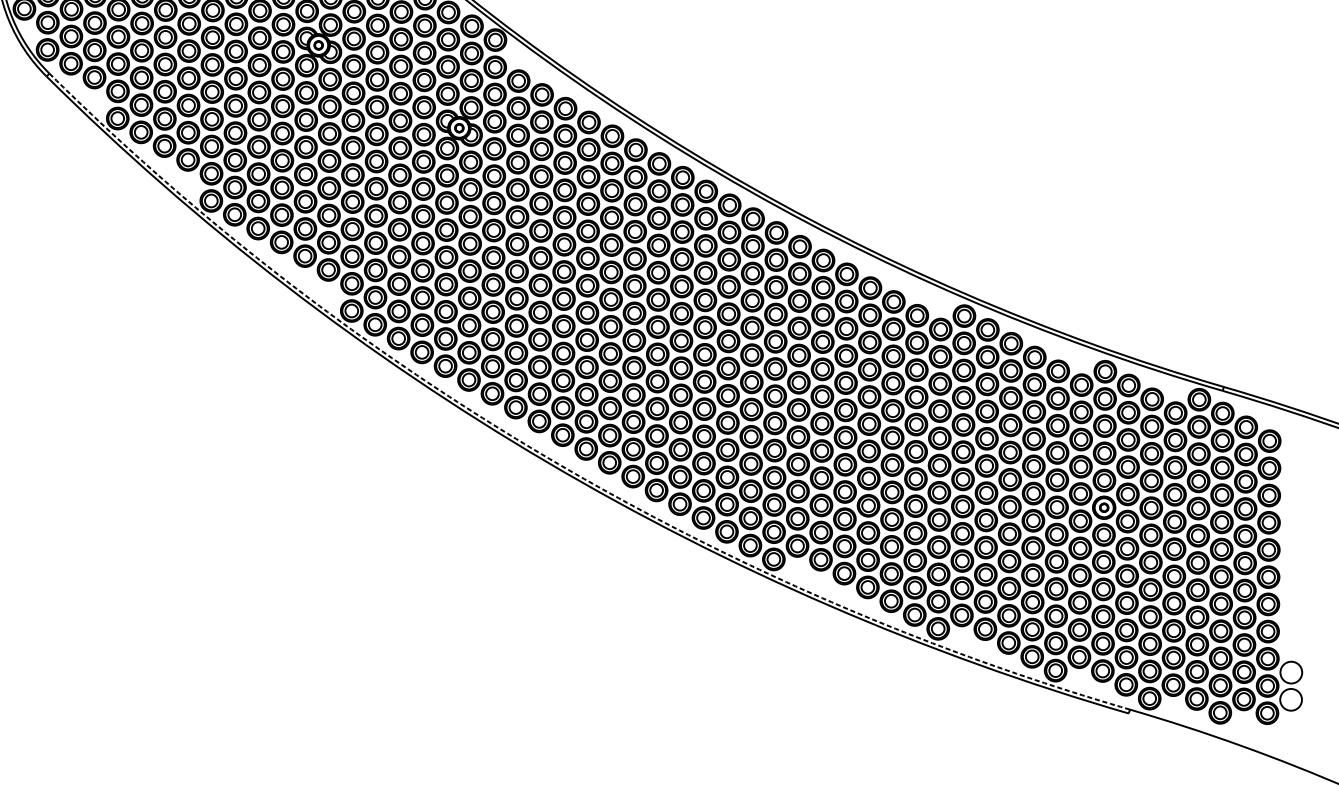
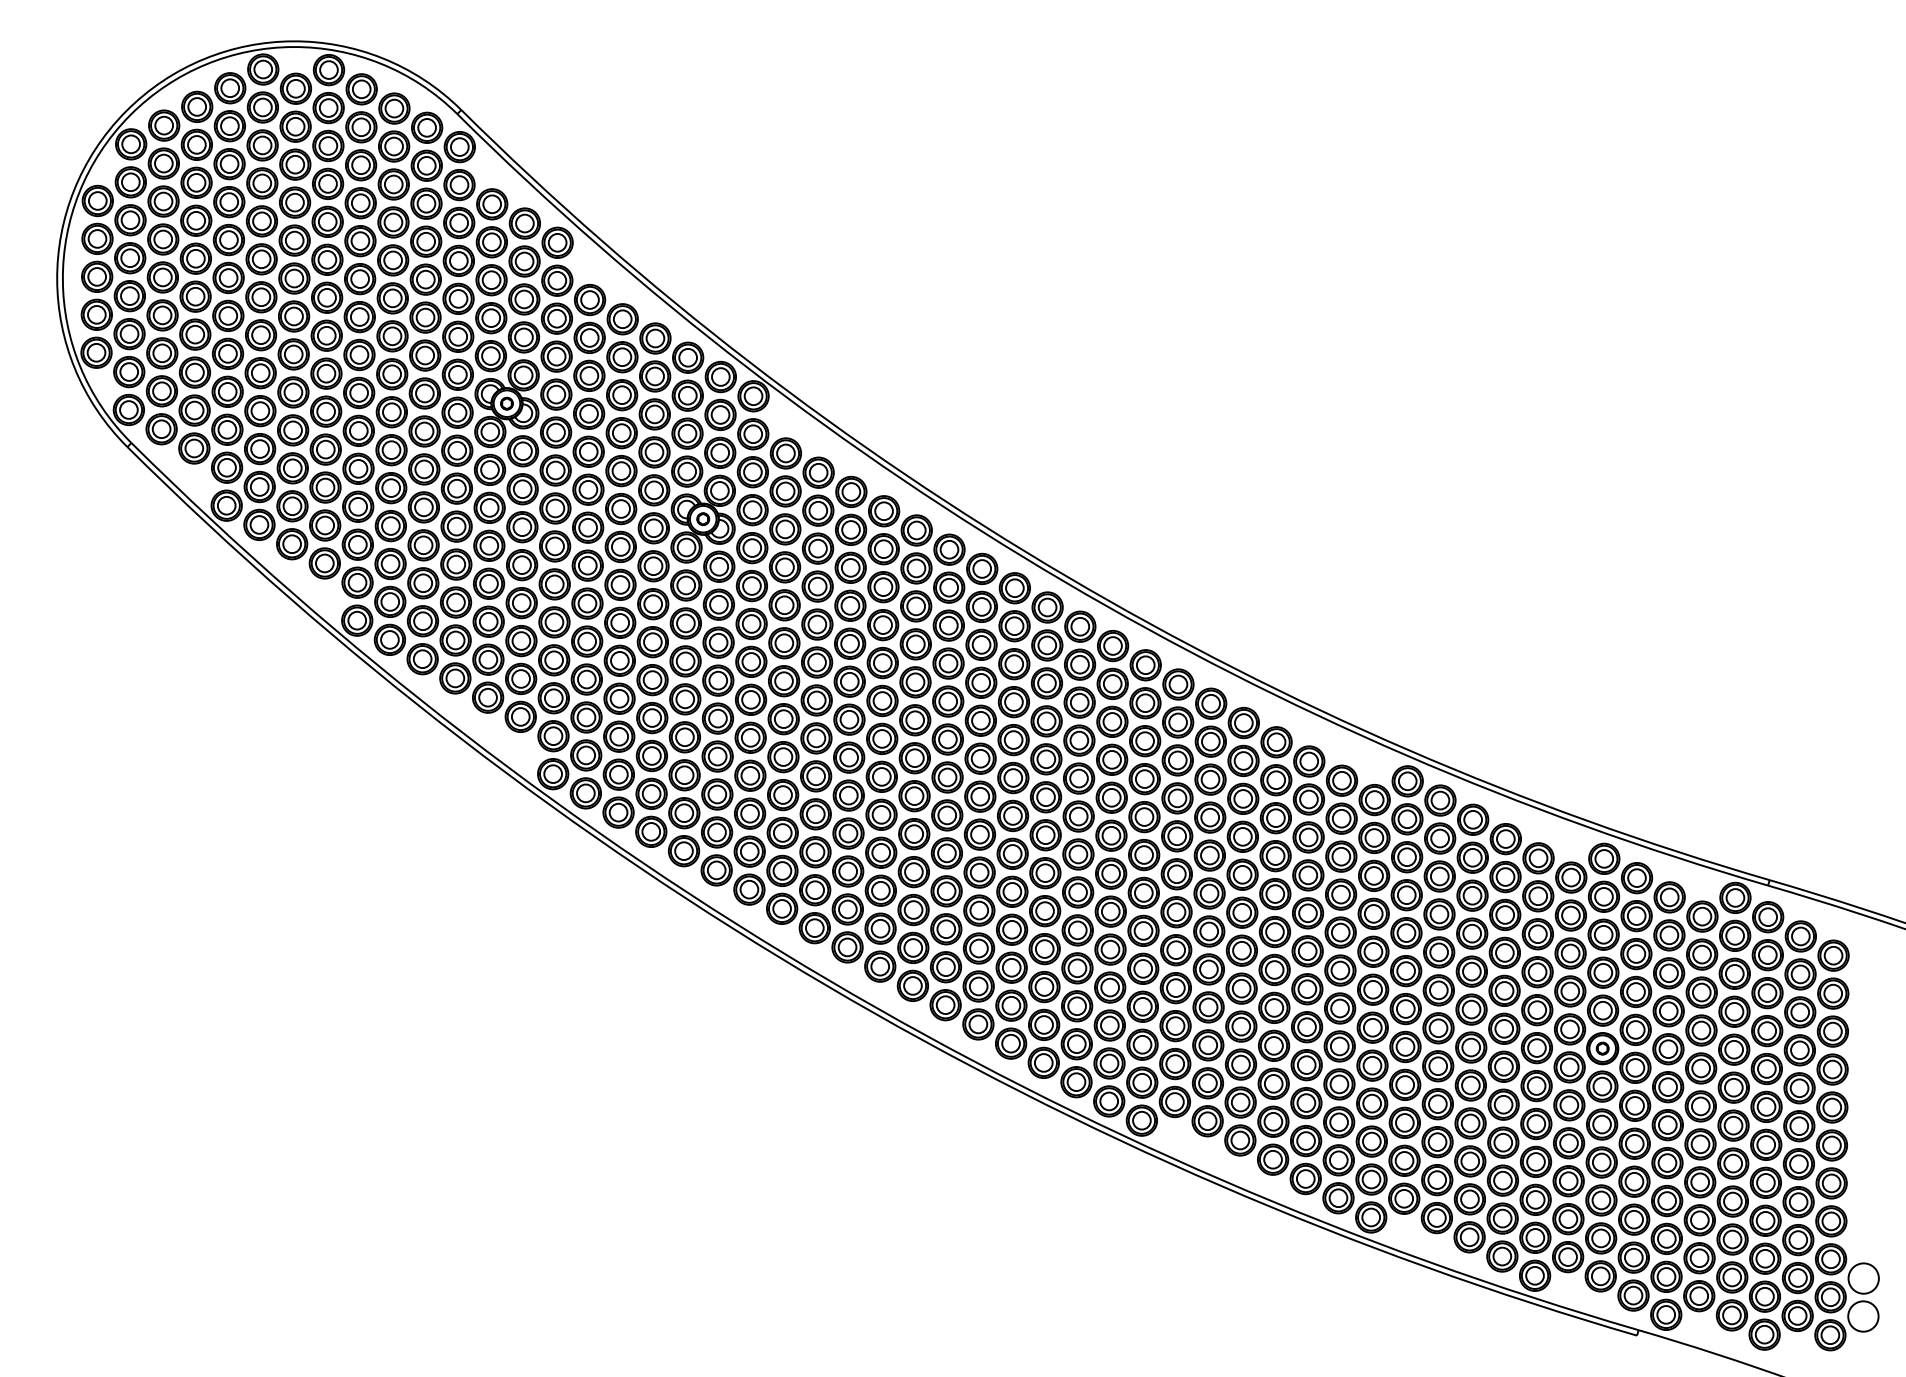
arc: (549, 458) -> (829, 980), dashed -> solid

